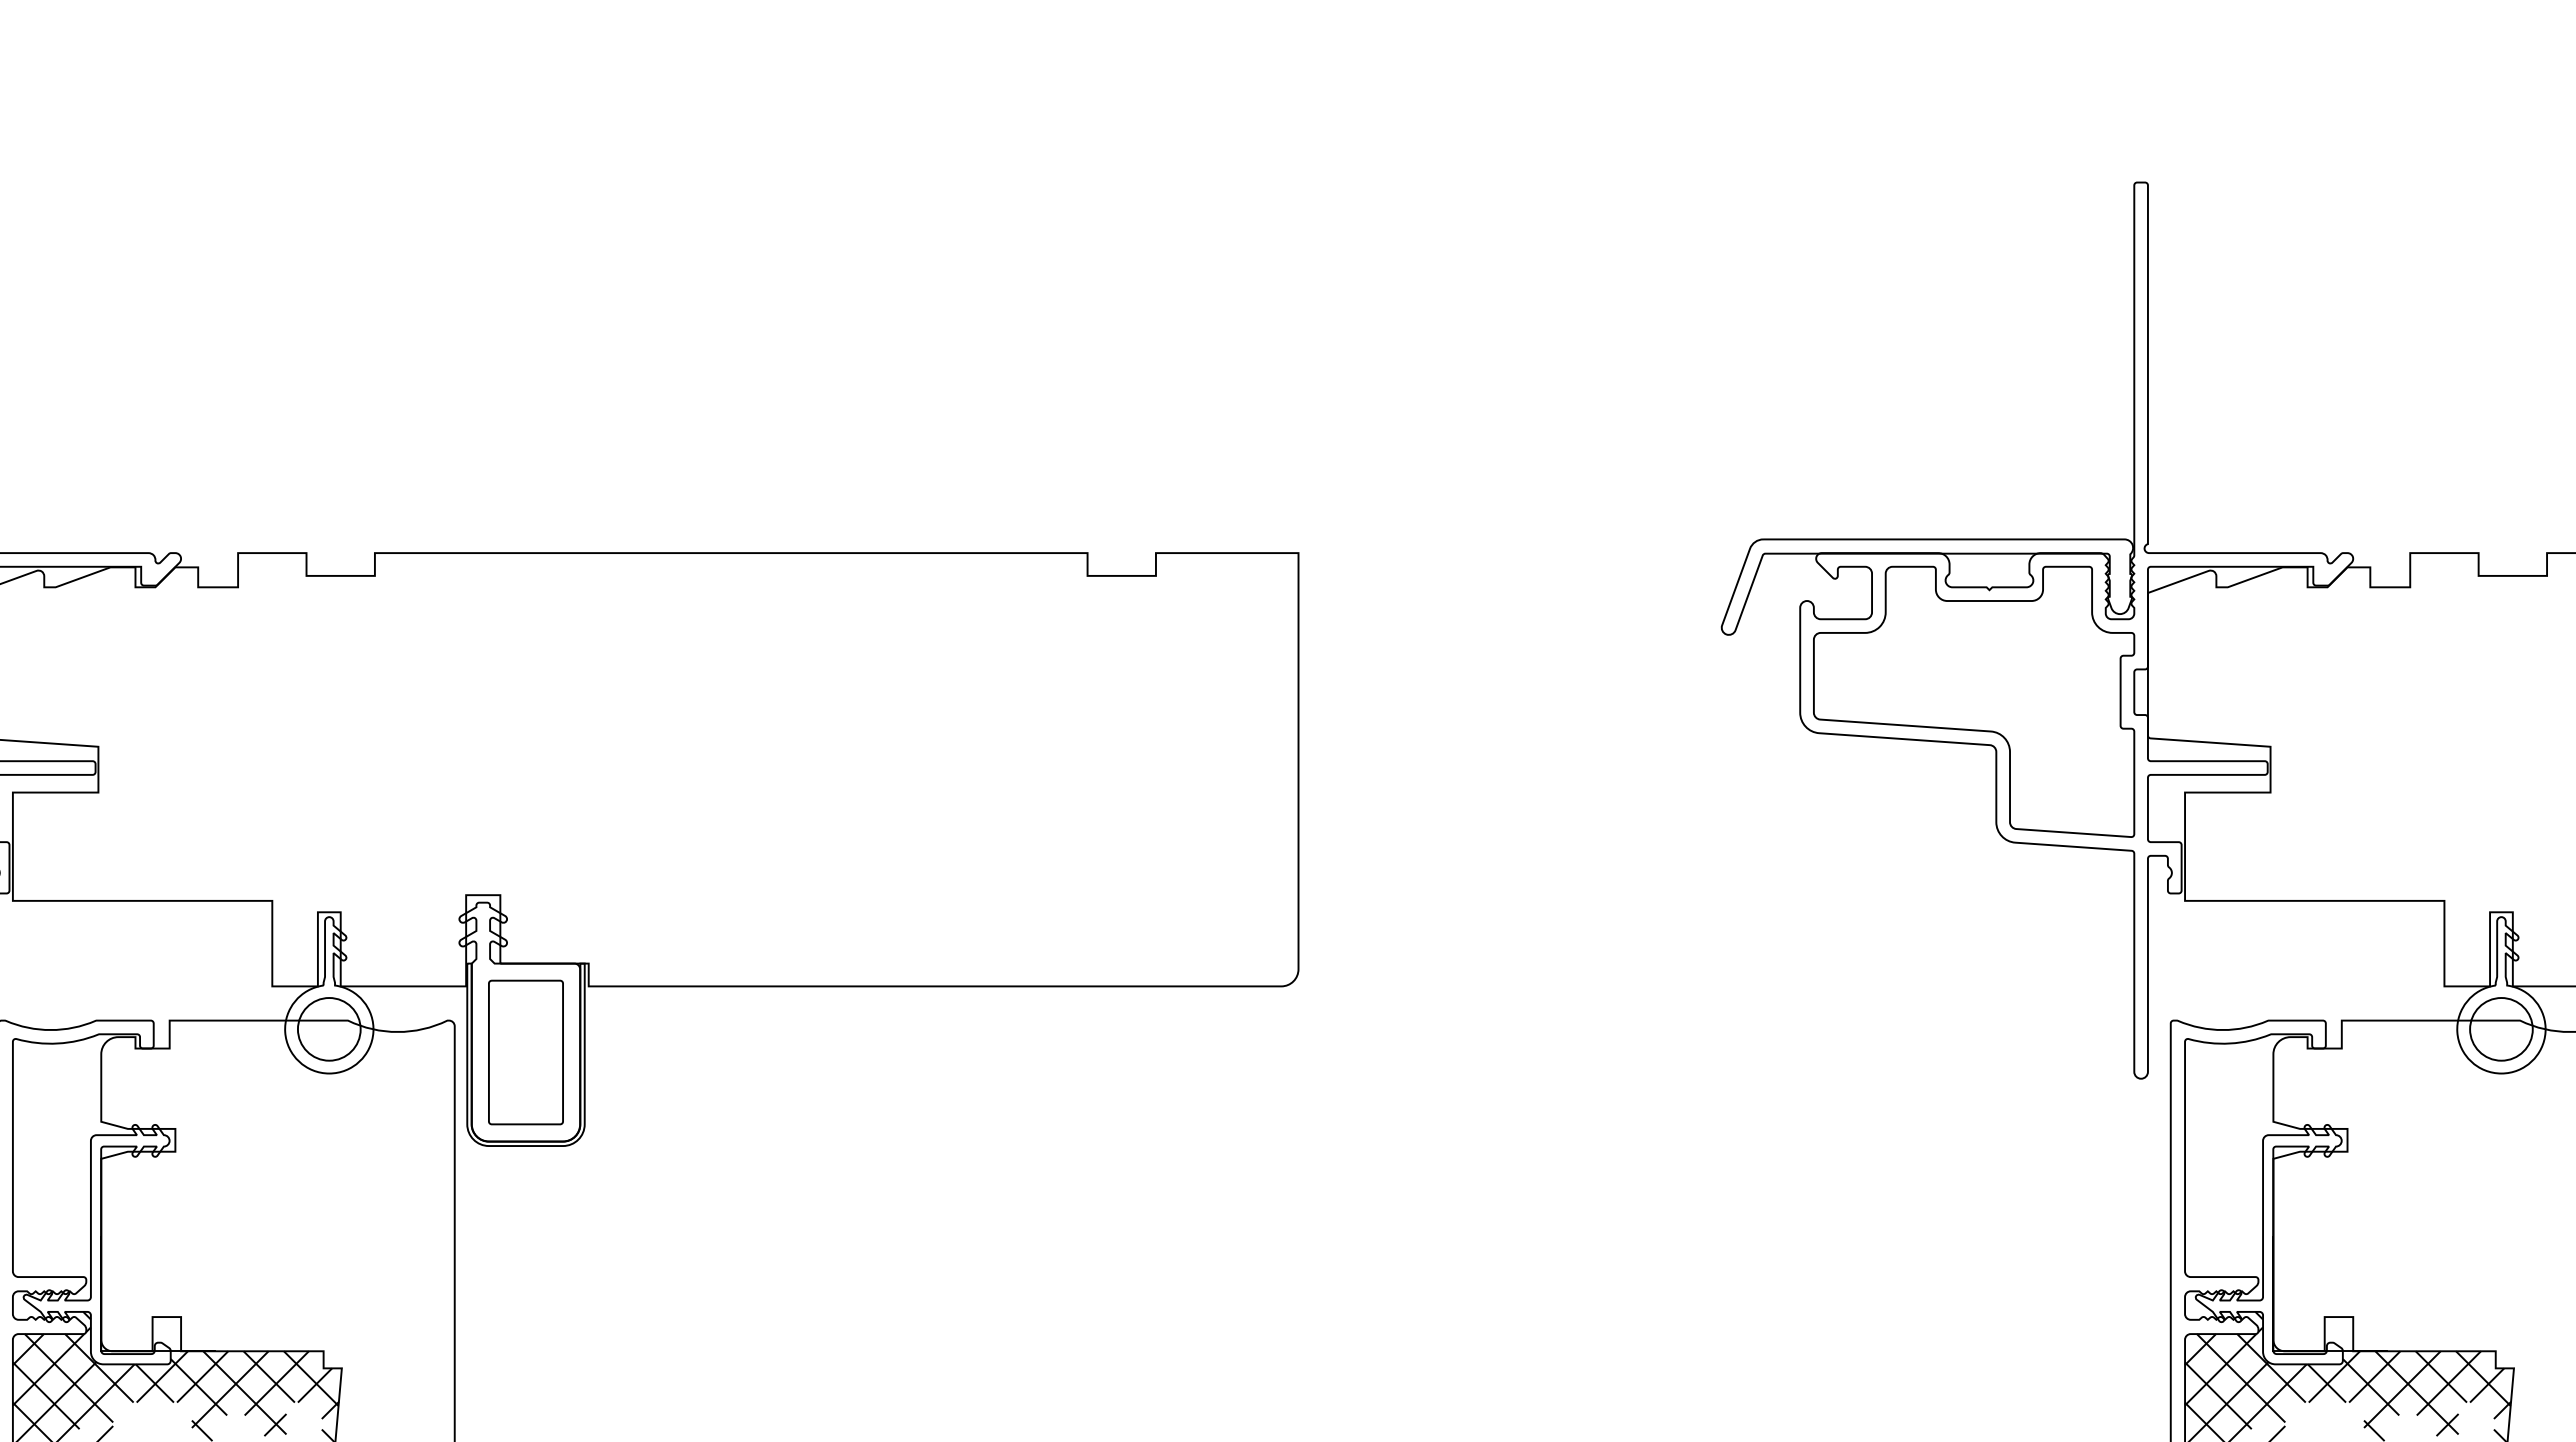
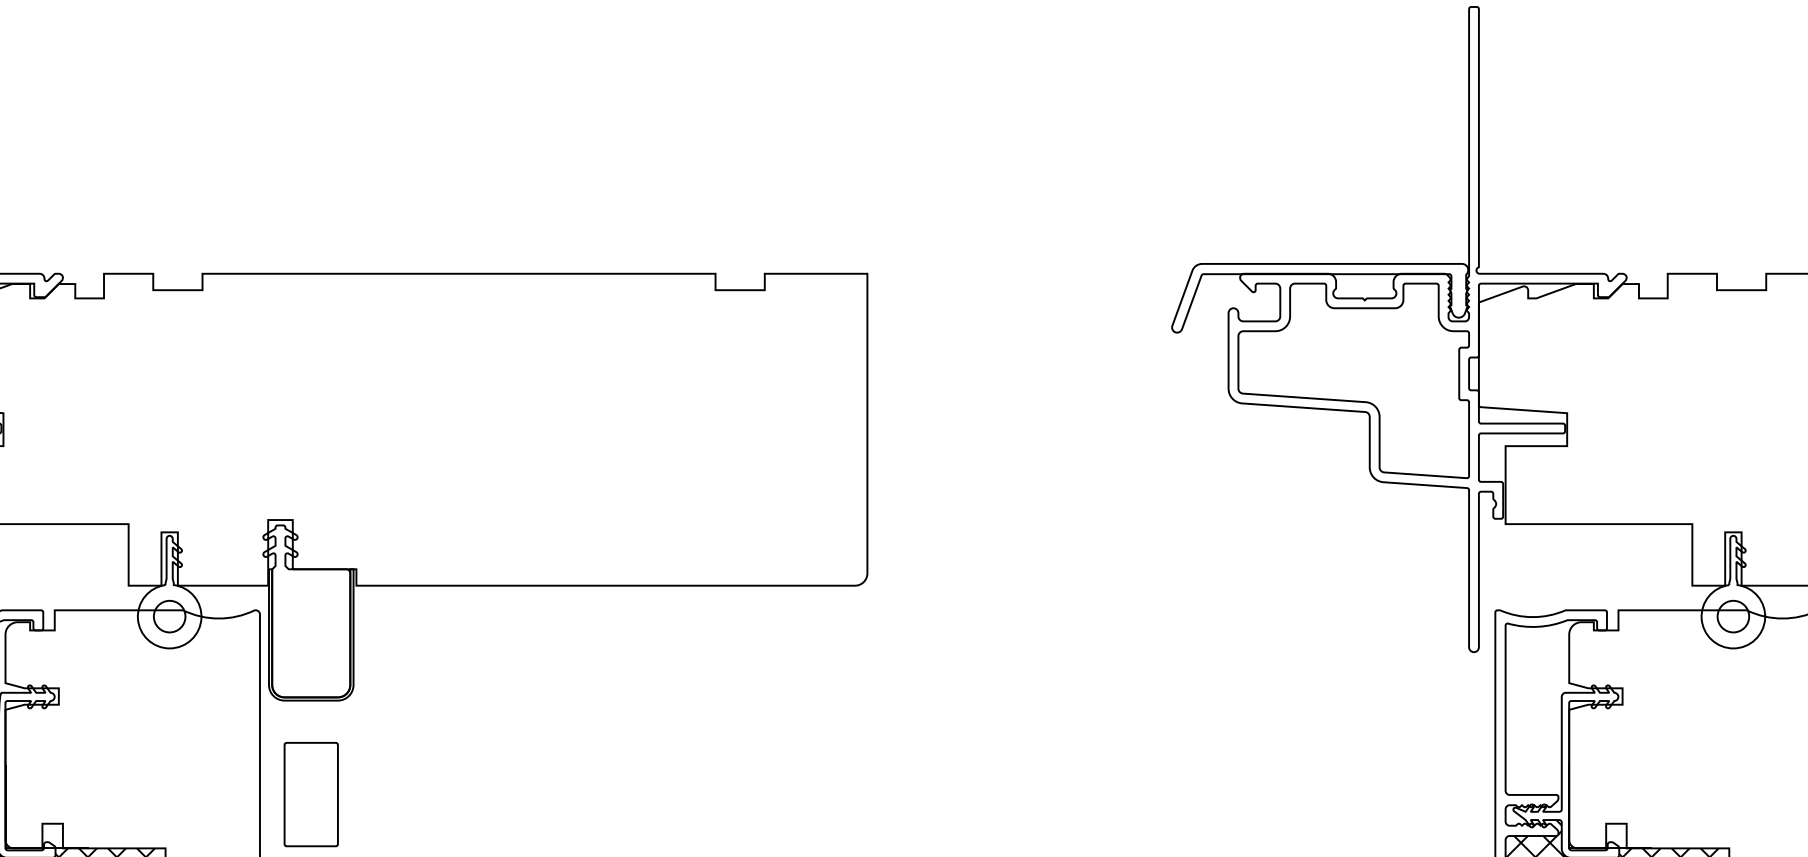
circle: (328, 1029) -> (169, 616), size x0.7
circle: (2501, 1029) -> (1733, 616), size x0.7
part: (525, 1052) -> (310, 794), moved

